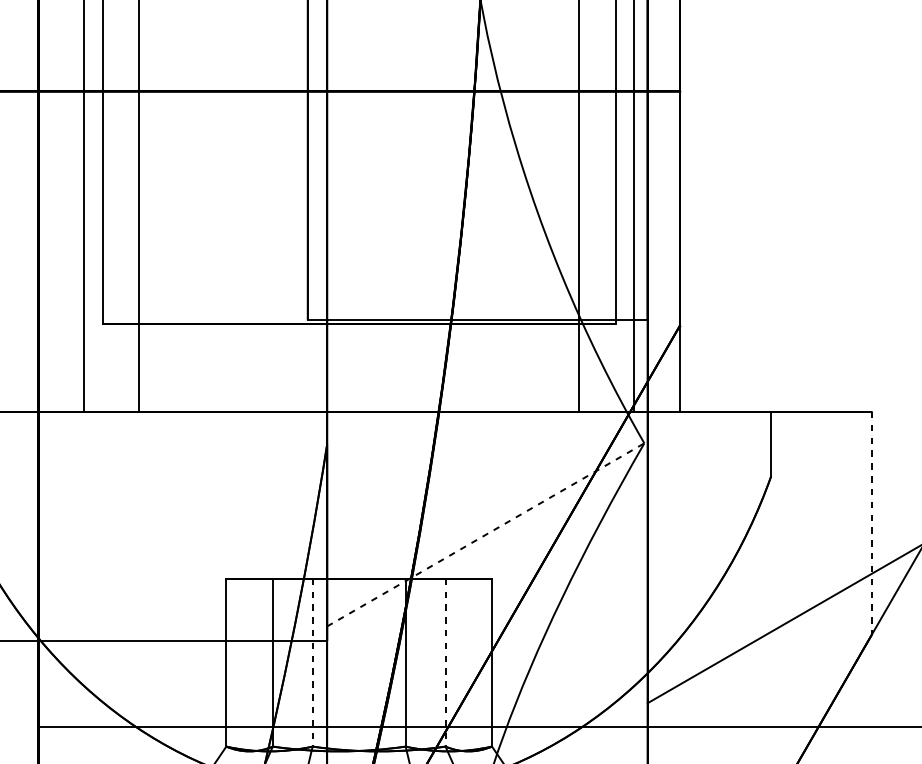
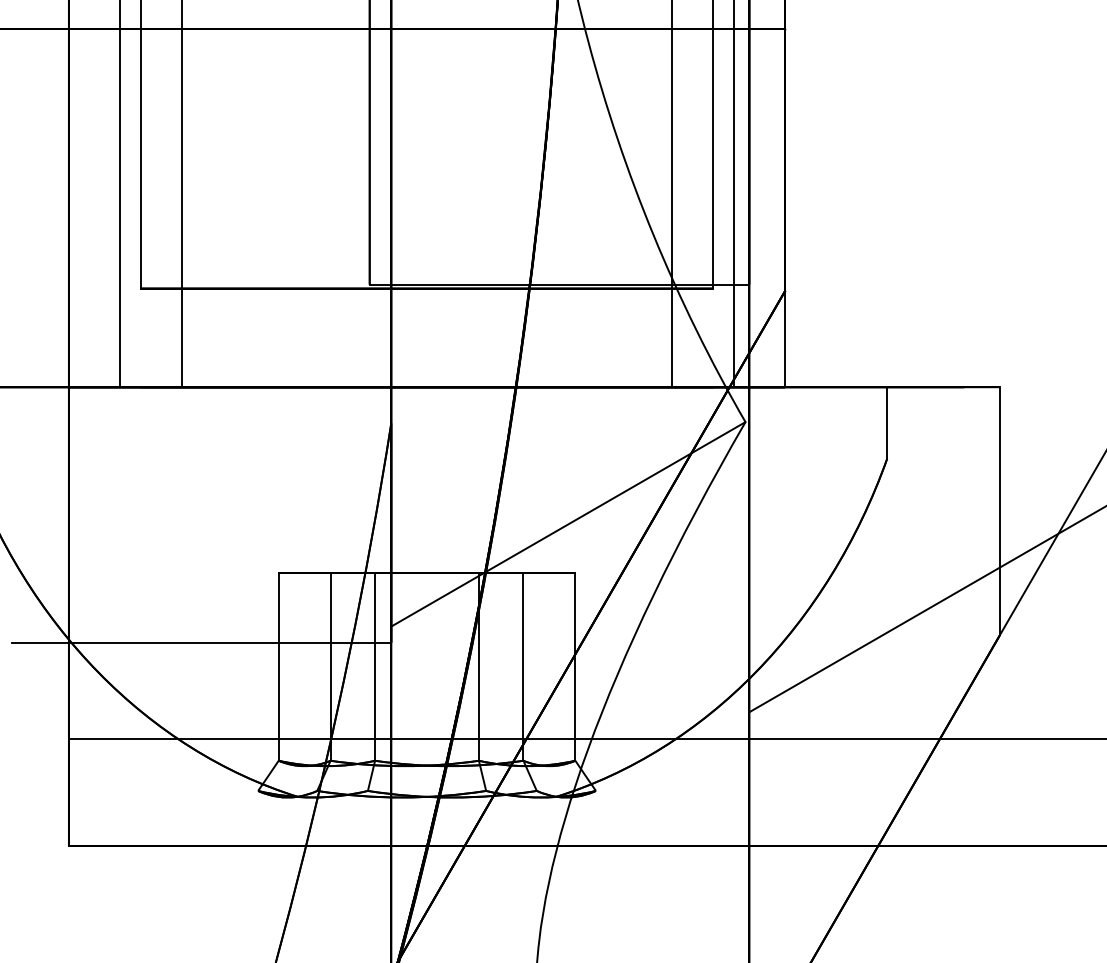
line: (871, 523) -> (999, 511), dashed -> solid
line: (485, 535) -> (568, 524), dashed -> solid
line: (313, 663) -> (375, 667), dashed -> solid
line: (445, 663) -> (523, 667), dashed -> solid

